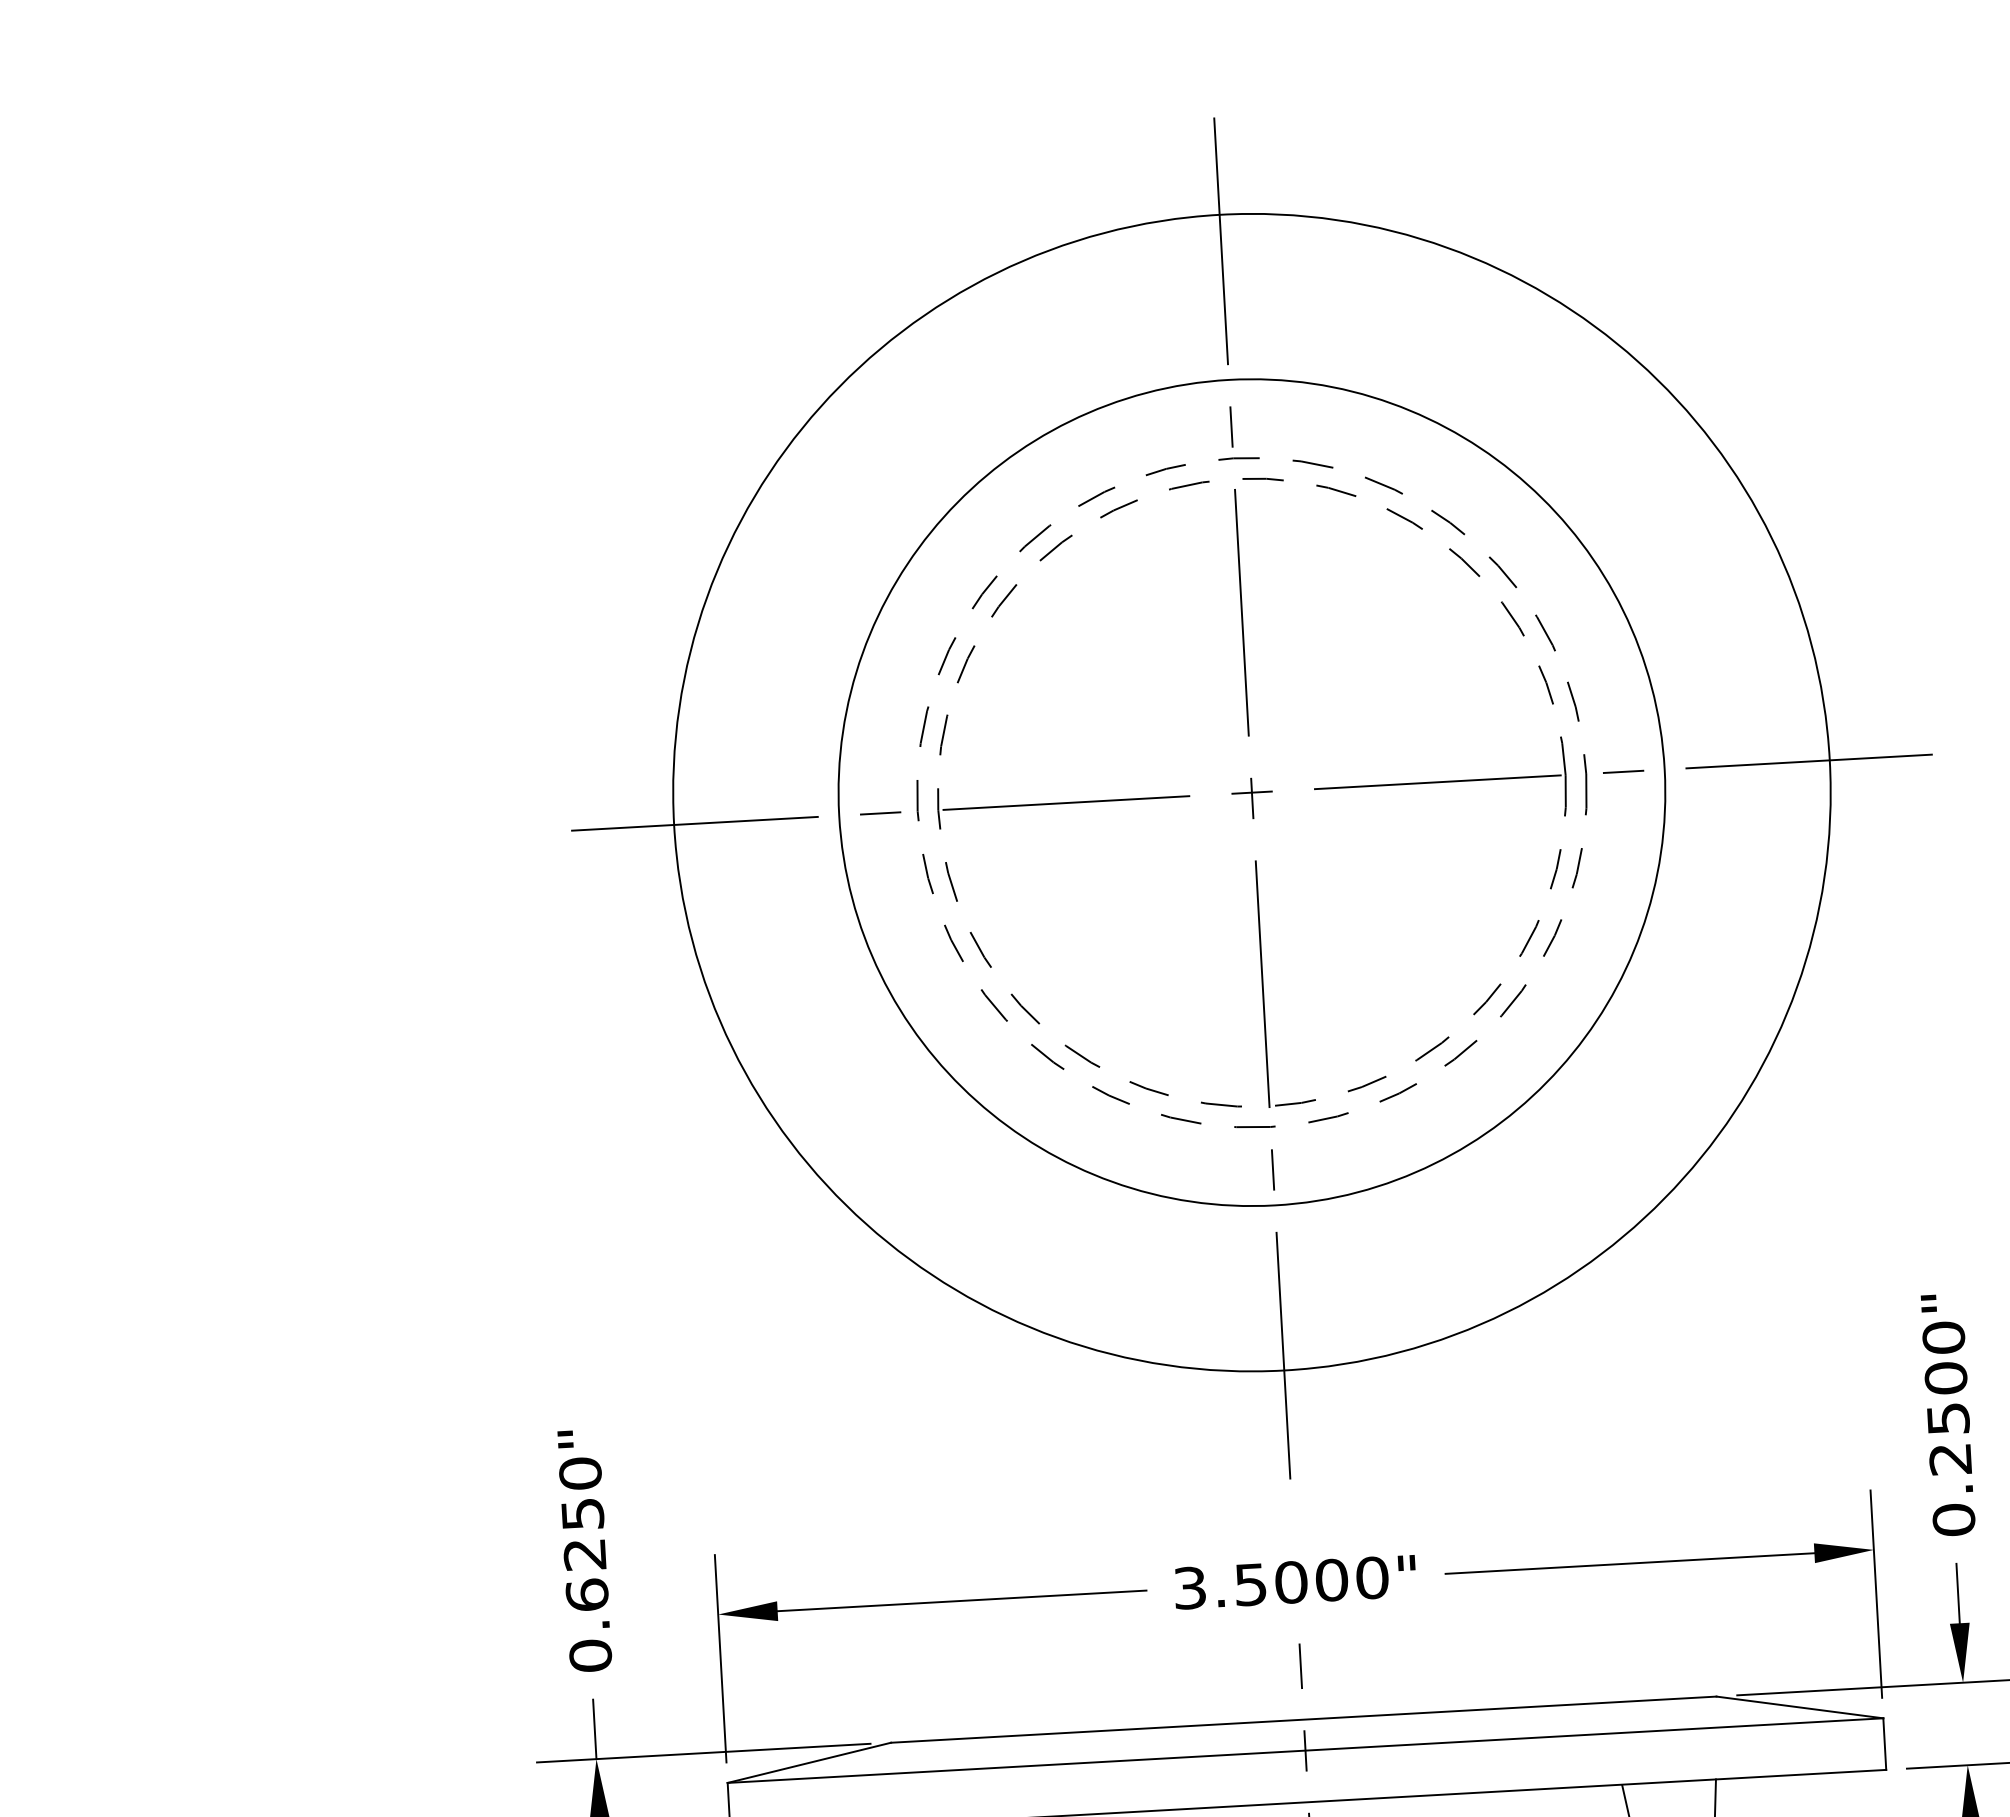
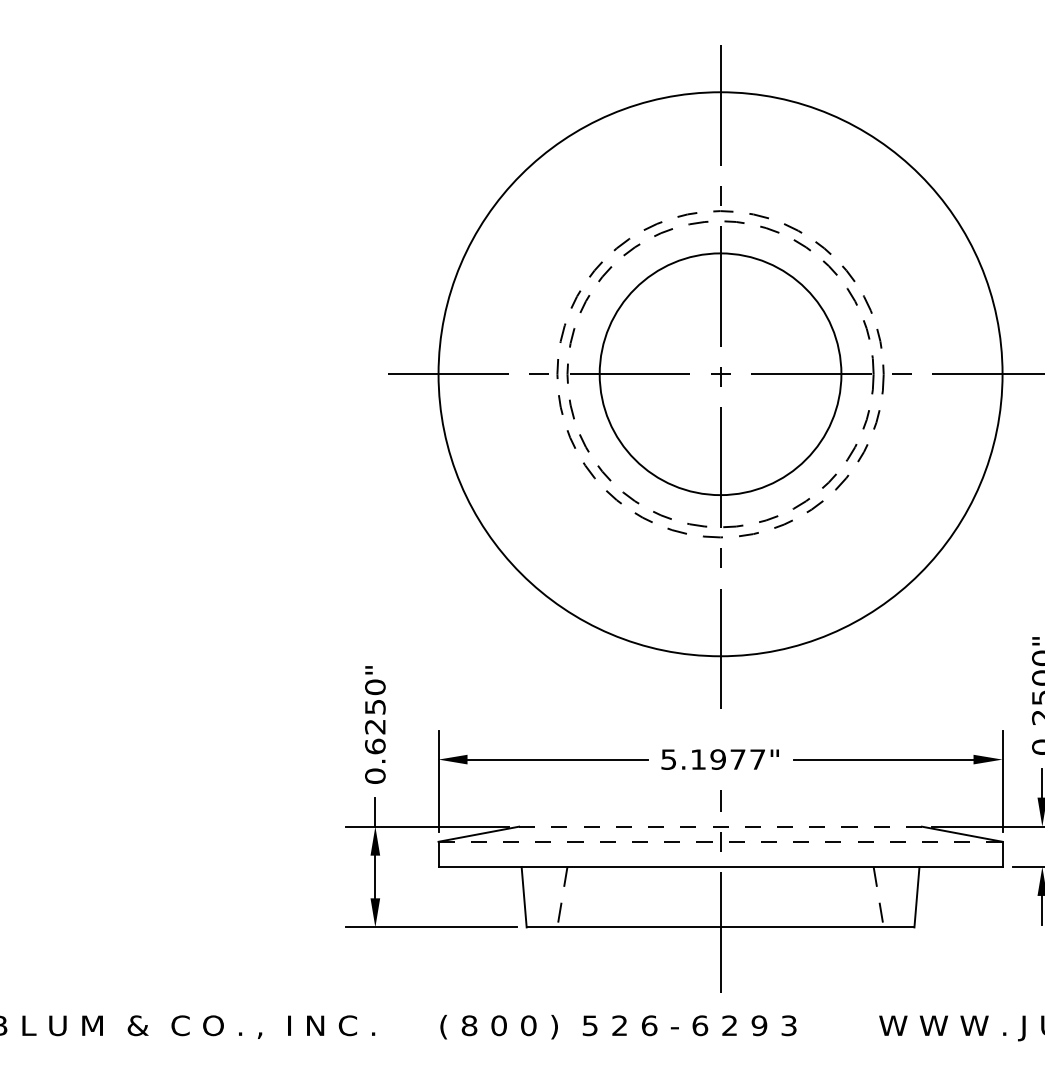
circle: (1251, 791) -> (720, 373), size x0.6
text: (1281, 1582) -> (713, 759), 3.5000" -> 5.1977"
line: (1305, 1719) -> (721, 826), solid -> dashed
line: (1307, 1749) -> (721, 841), solid -> dashed

